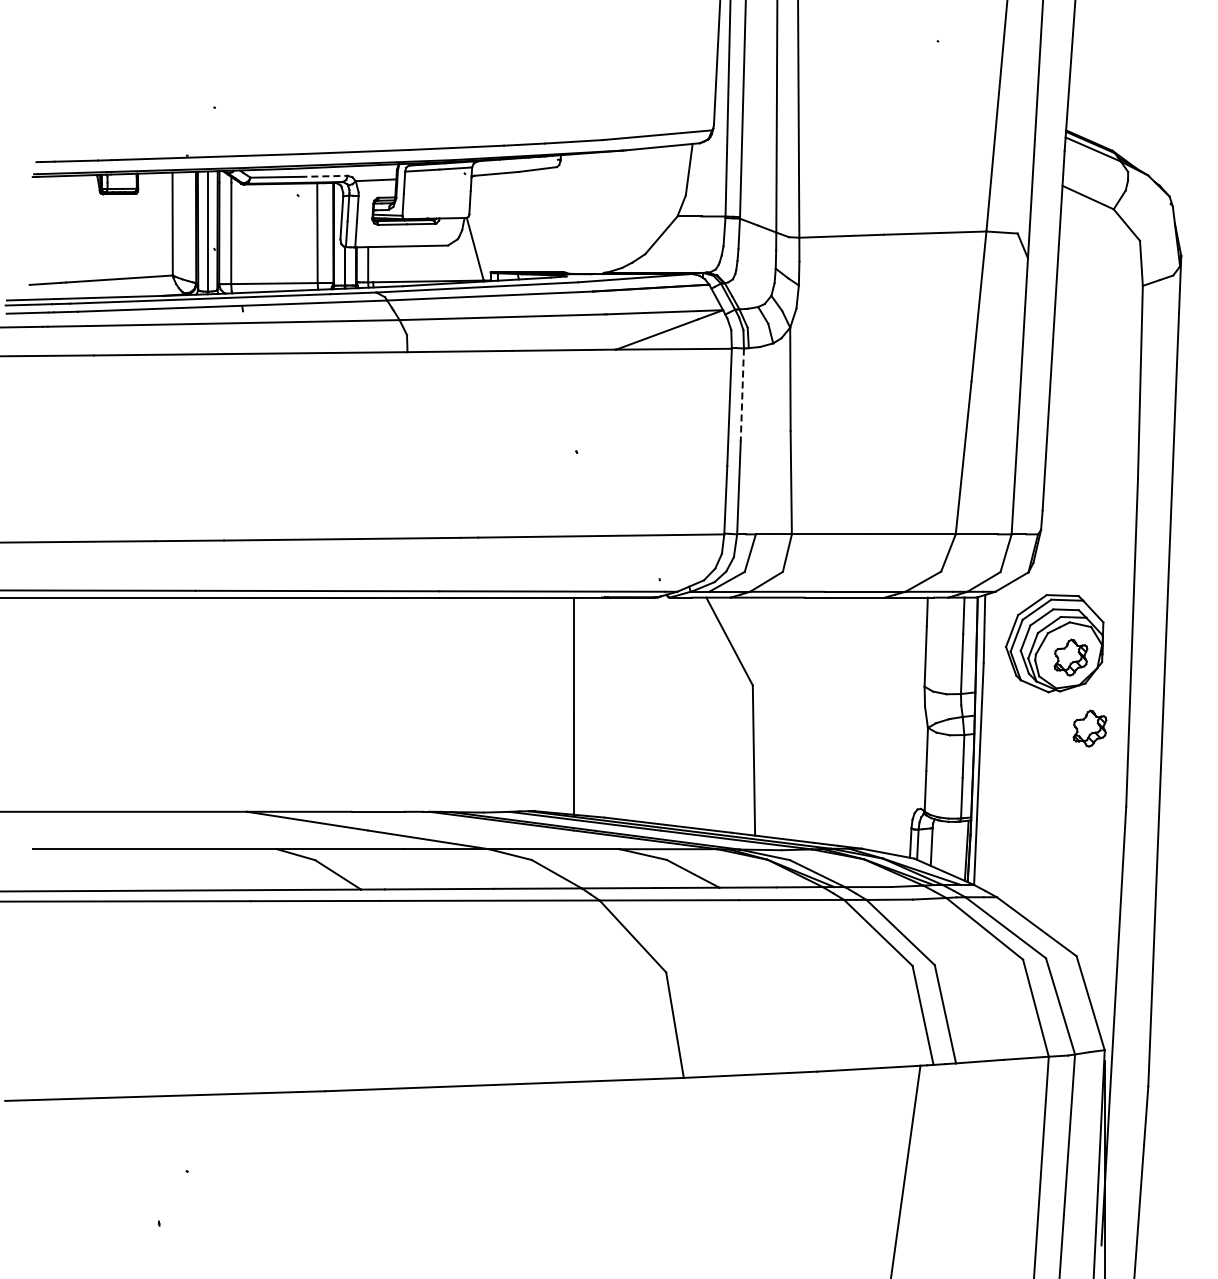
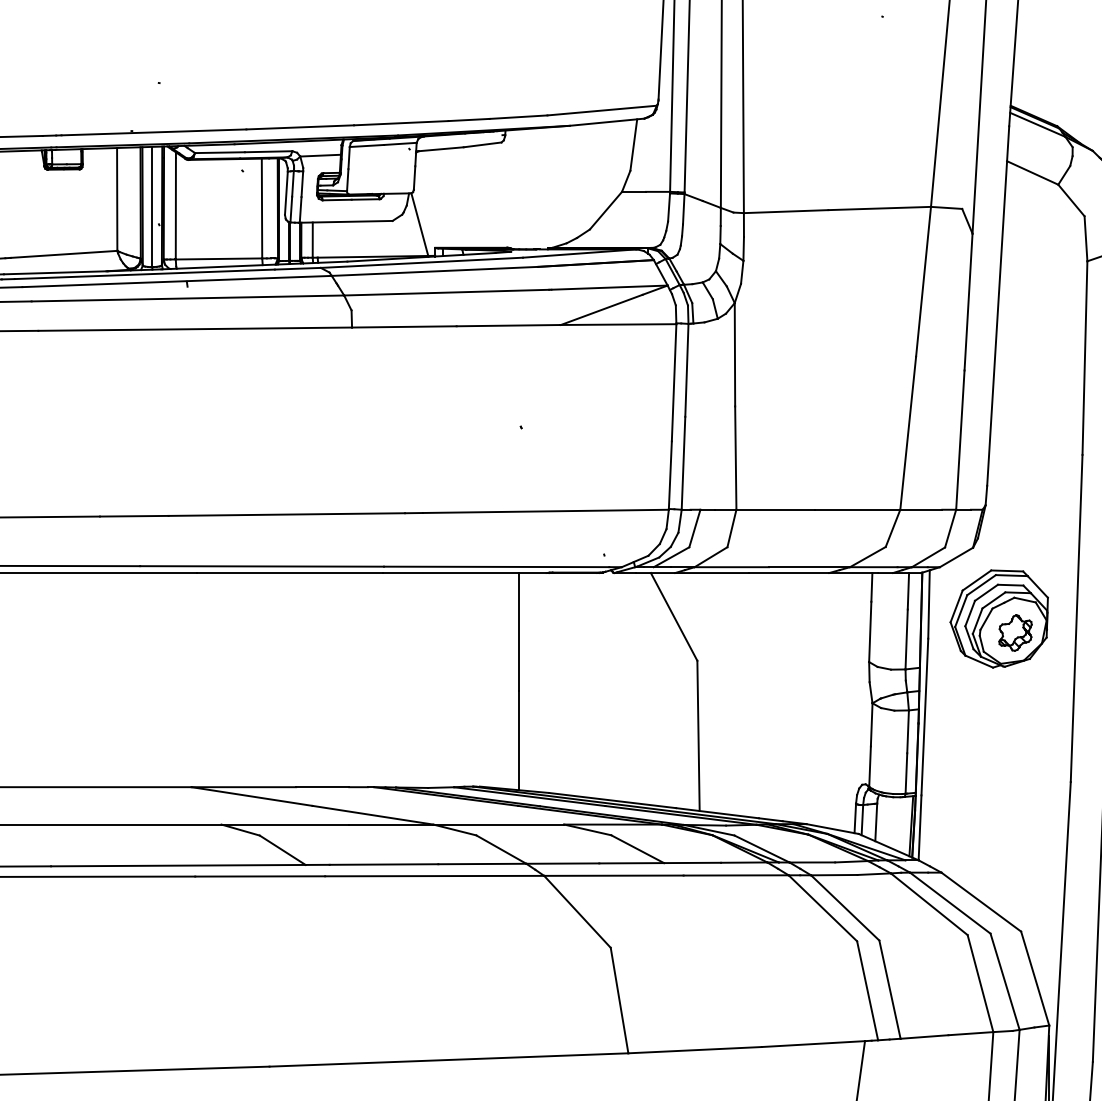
line: (324, 176) -> (269, 151), dashed -> solid
line: (742, 395) -> (687, 370), dashed -> solid
part: (1089, 728) -> (1034, 703), removed

